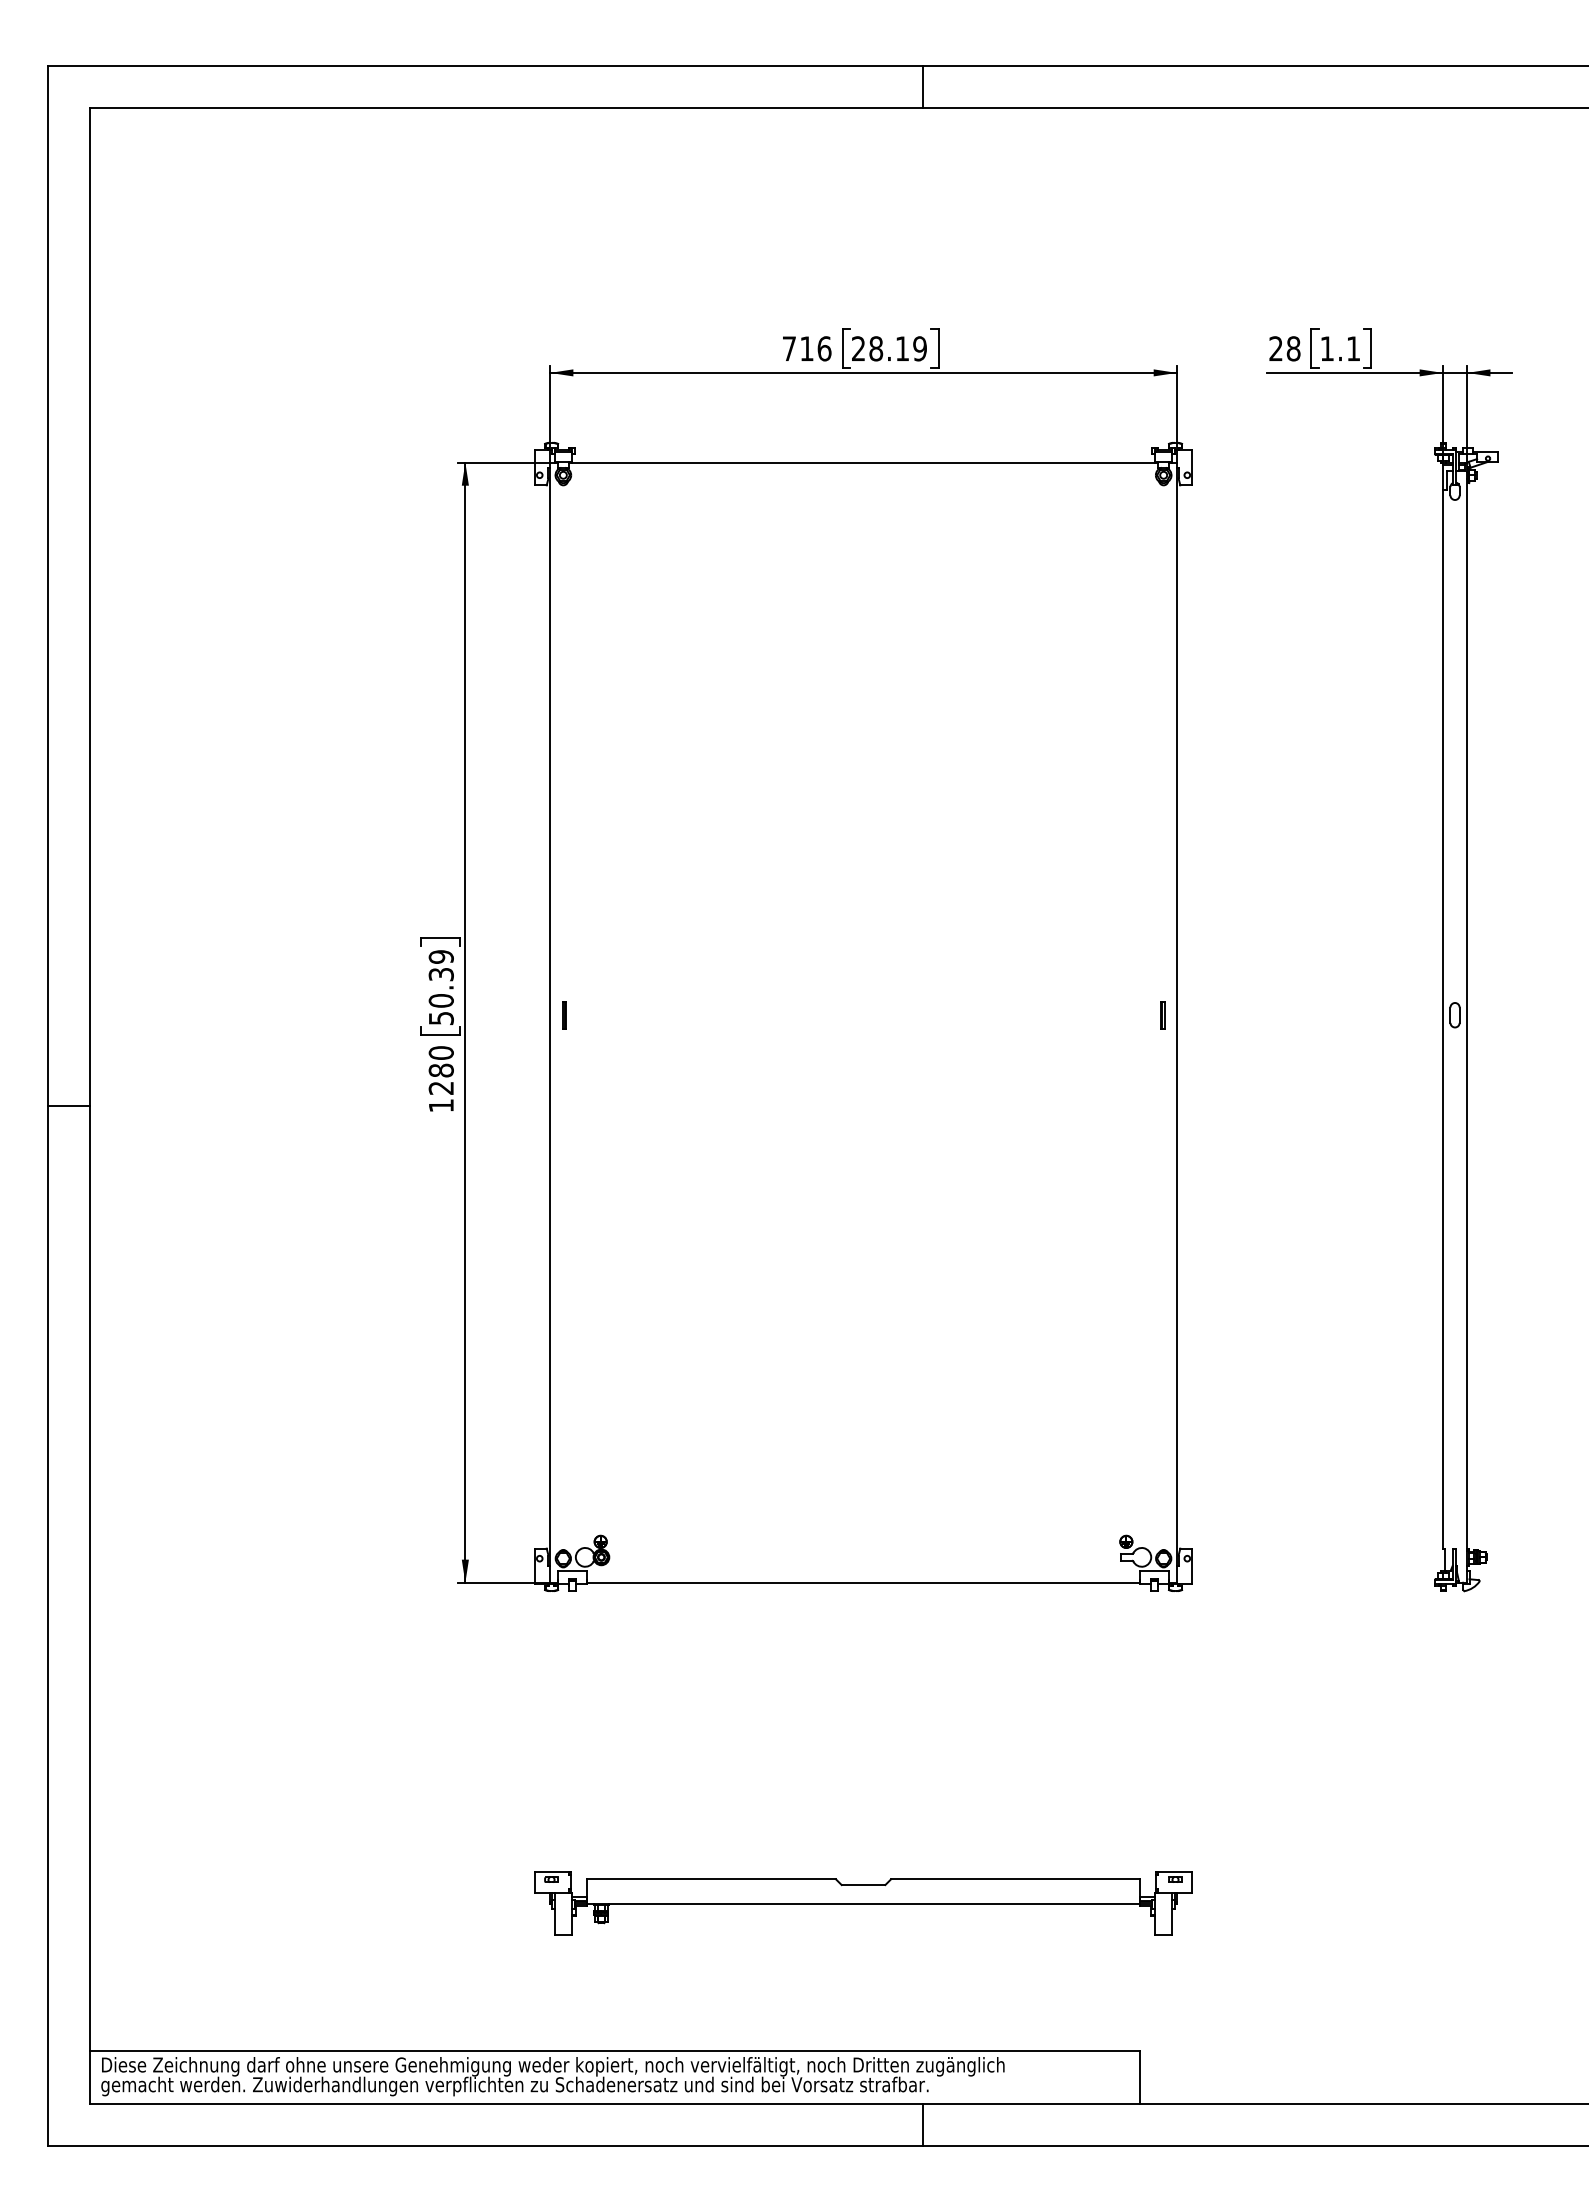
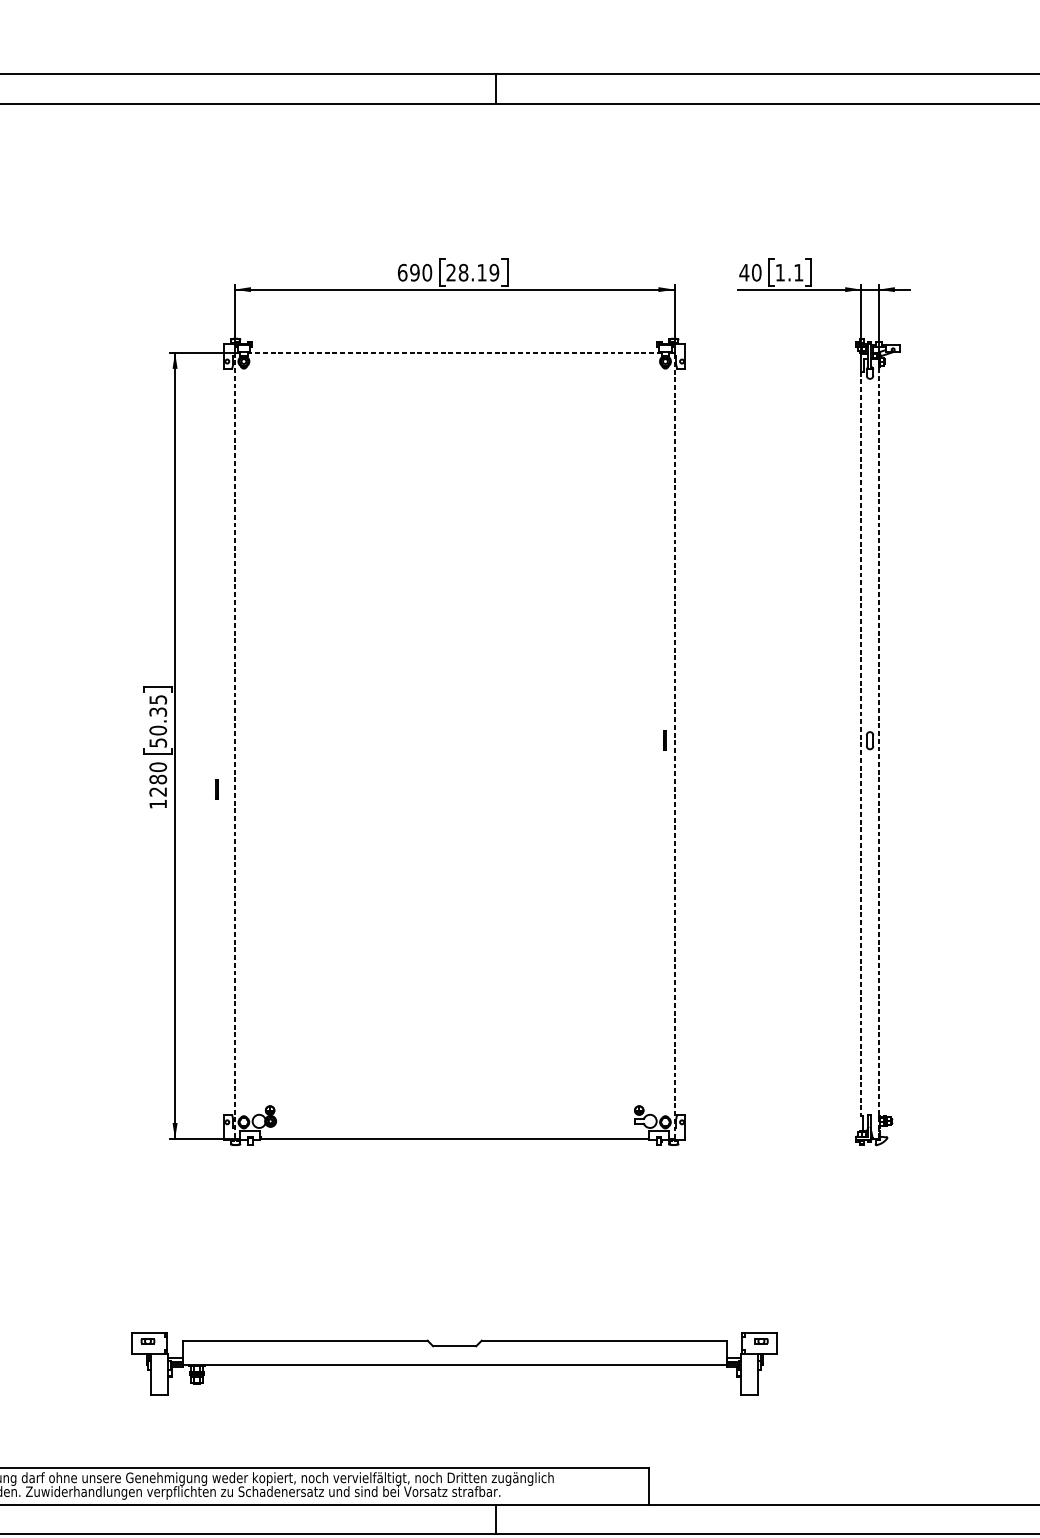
text: (806, 348) -> (414, 272), 716 -> 690
text: (1284, 348) -> (750, 272), 28 -> 40
line: (863, 462) -> (454, 352), solid -> dashed
text: (440, 956) -> (157, 699), 50.39 -> 50.35
line: (564, 1015) -> (217, 789), moved
line: (1442, 1019) -> (861, 743), solid -> dashed
line: (1176, 1022) -> (674, 745), solid -> dashed
line: (550, 1023) -> (234, 746), solid -> dashed
line: (1467, 1023) -> (878, 746), solid -> dashed
part: (863, 1903) -> (454, 1364), size x1.4

